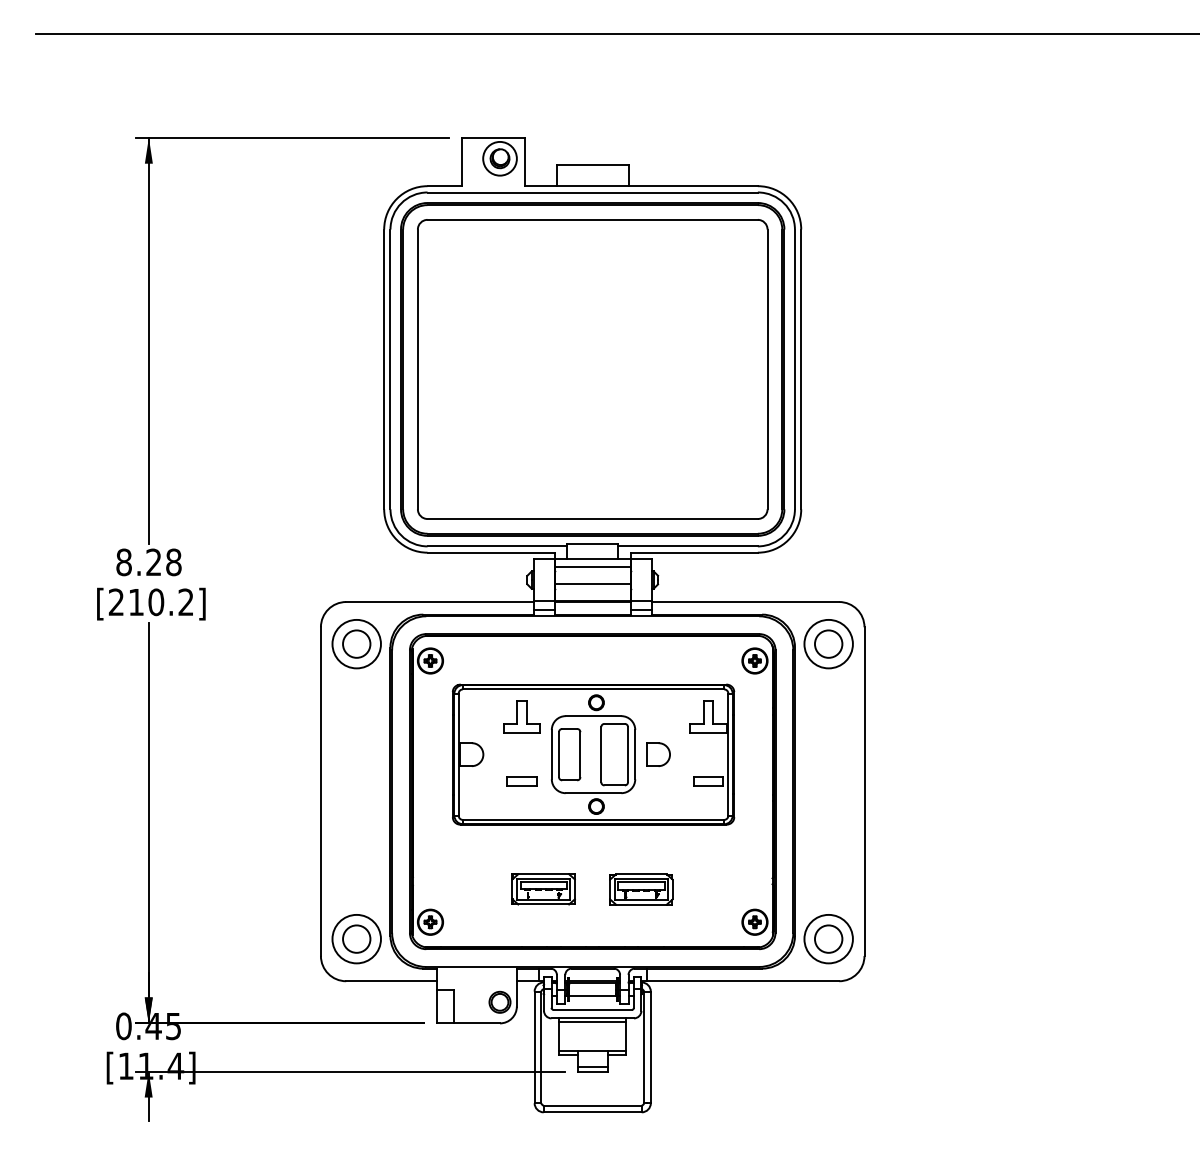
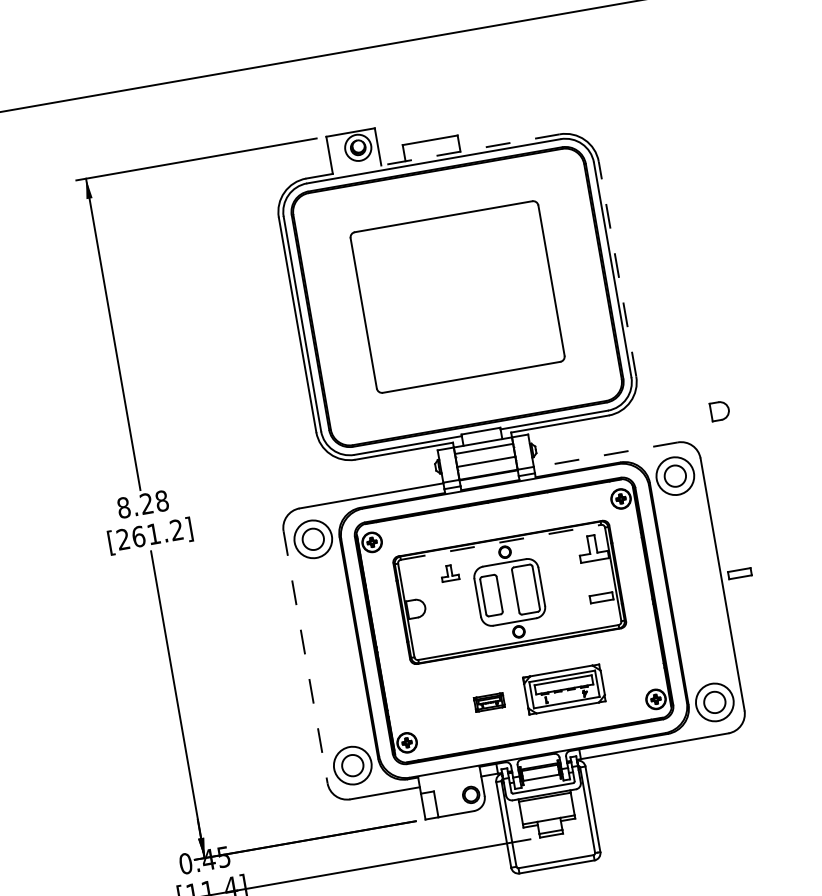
line: (641, 186) -> (470, 150), solid -> dashed
part: (592, 369) -> (457, 297), size x0.7
line: (801, 369) -> (617, 269), solid -> dashed
text: (146, 602) -> (146, 535), [210.2] -> [261.2]
line: (745, 602) -> (605, 455), solid -> dashed
line: (593, 689) -> (501, 542), solid -> dashed
part: (521, 716) -> (449, 572), size x0.6
part: (658, 754) -> (719, 410), moved
part: (521, 781) -> (739, 573), moved
line: (320, 792) -> (305, 658), solid -> dashed
part: (543, 889) -> (489, 702), size x0.6
part: (641, 889) -> (564, 689), size x1.6

